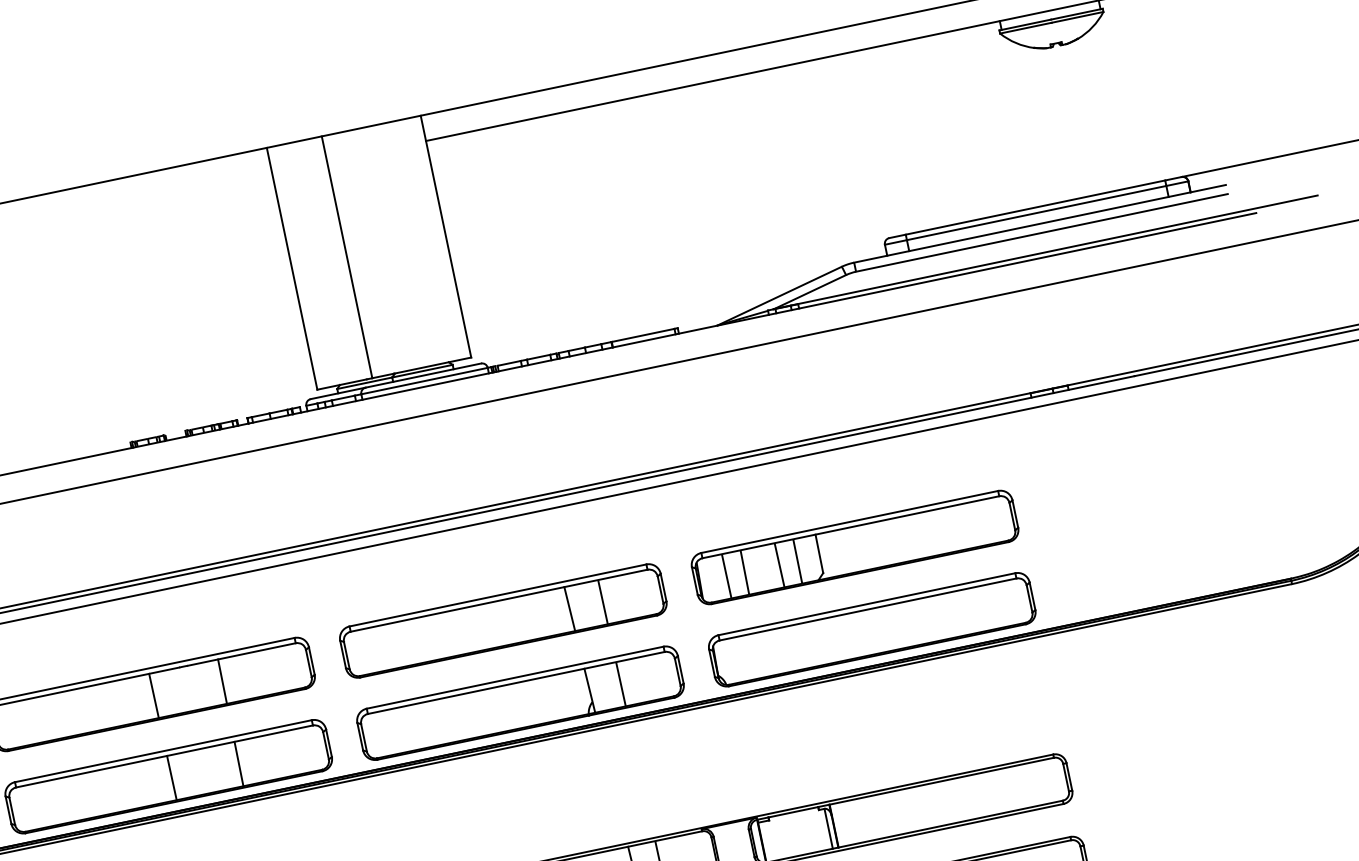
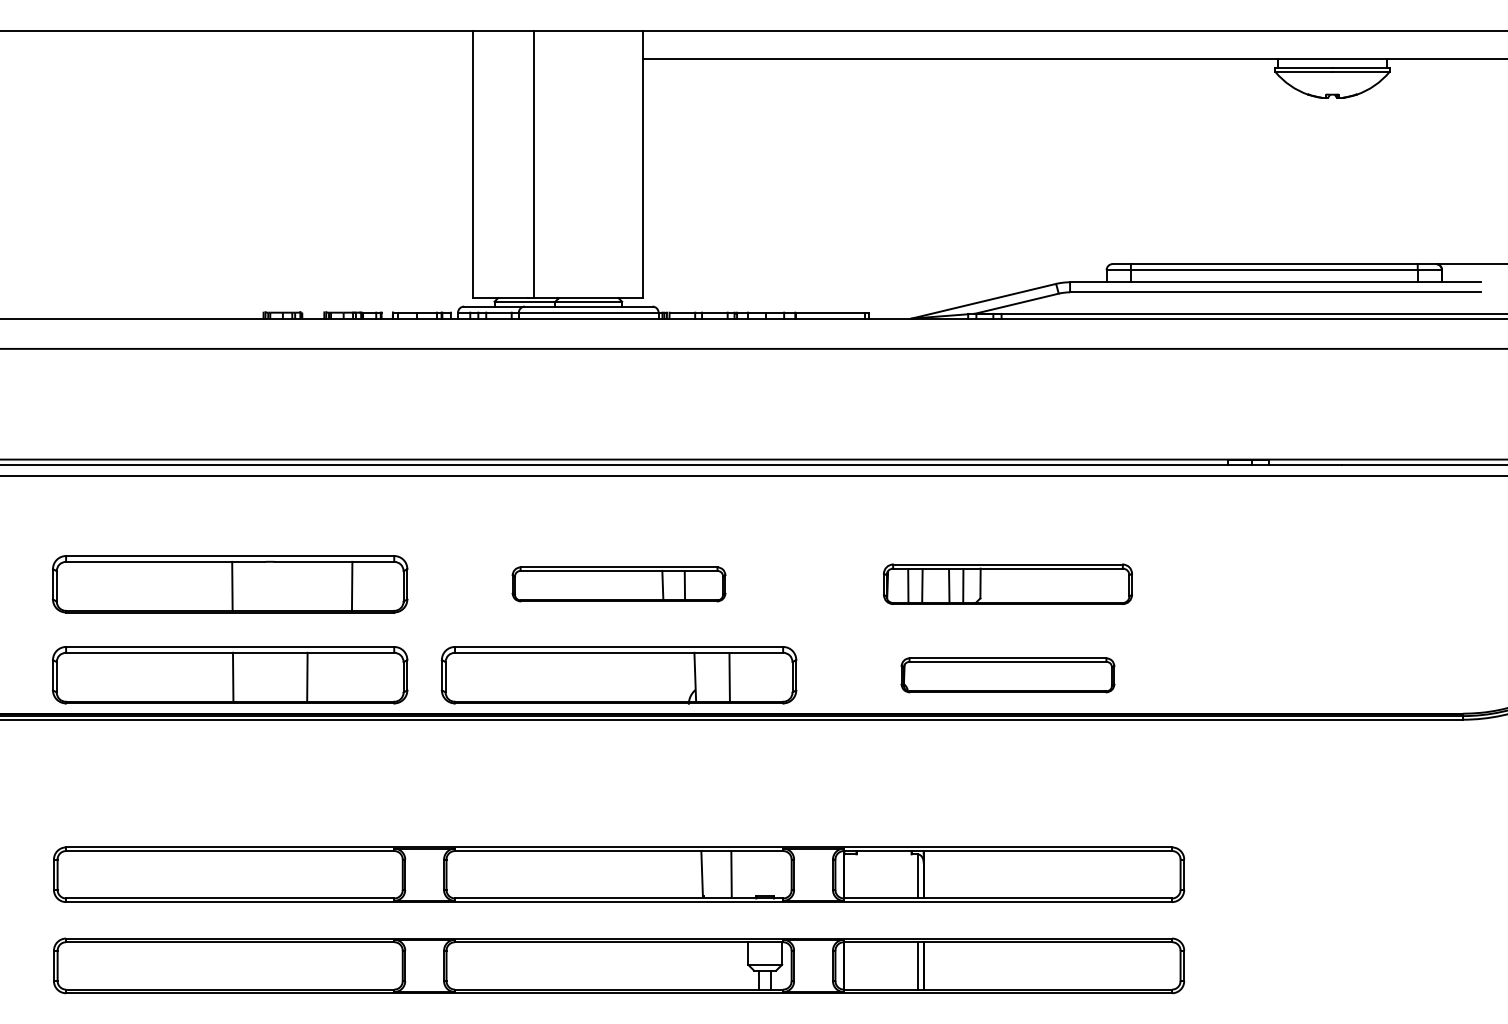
part: (854, 547) -> (1007, 584), size x0.7
part: (502, 621) -> (618, 584), size x0.6
part: (871, 630) -> (1007, 675), size x0.6
line: (221, 680) -> (351, 585), moved

